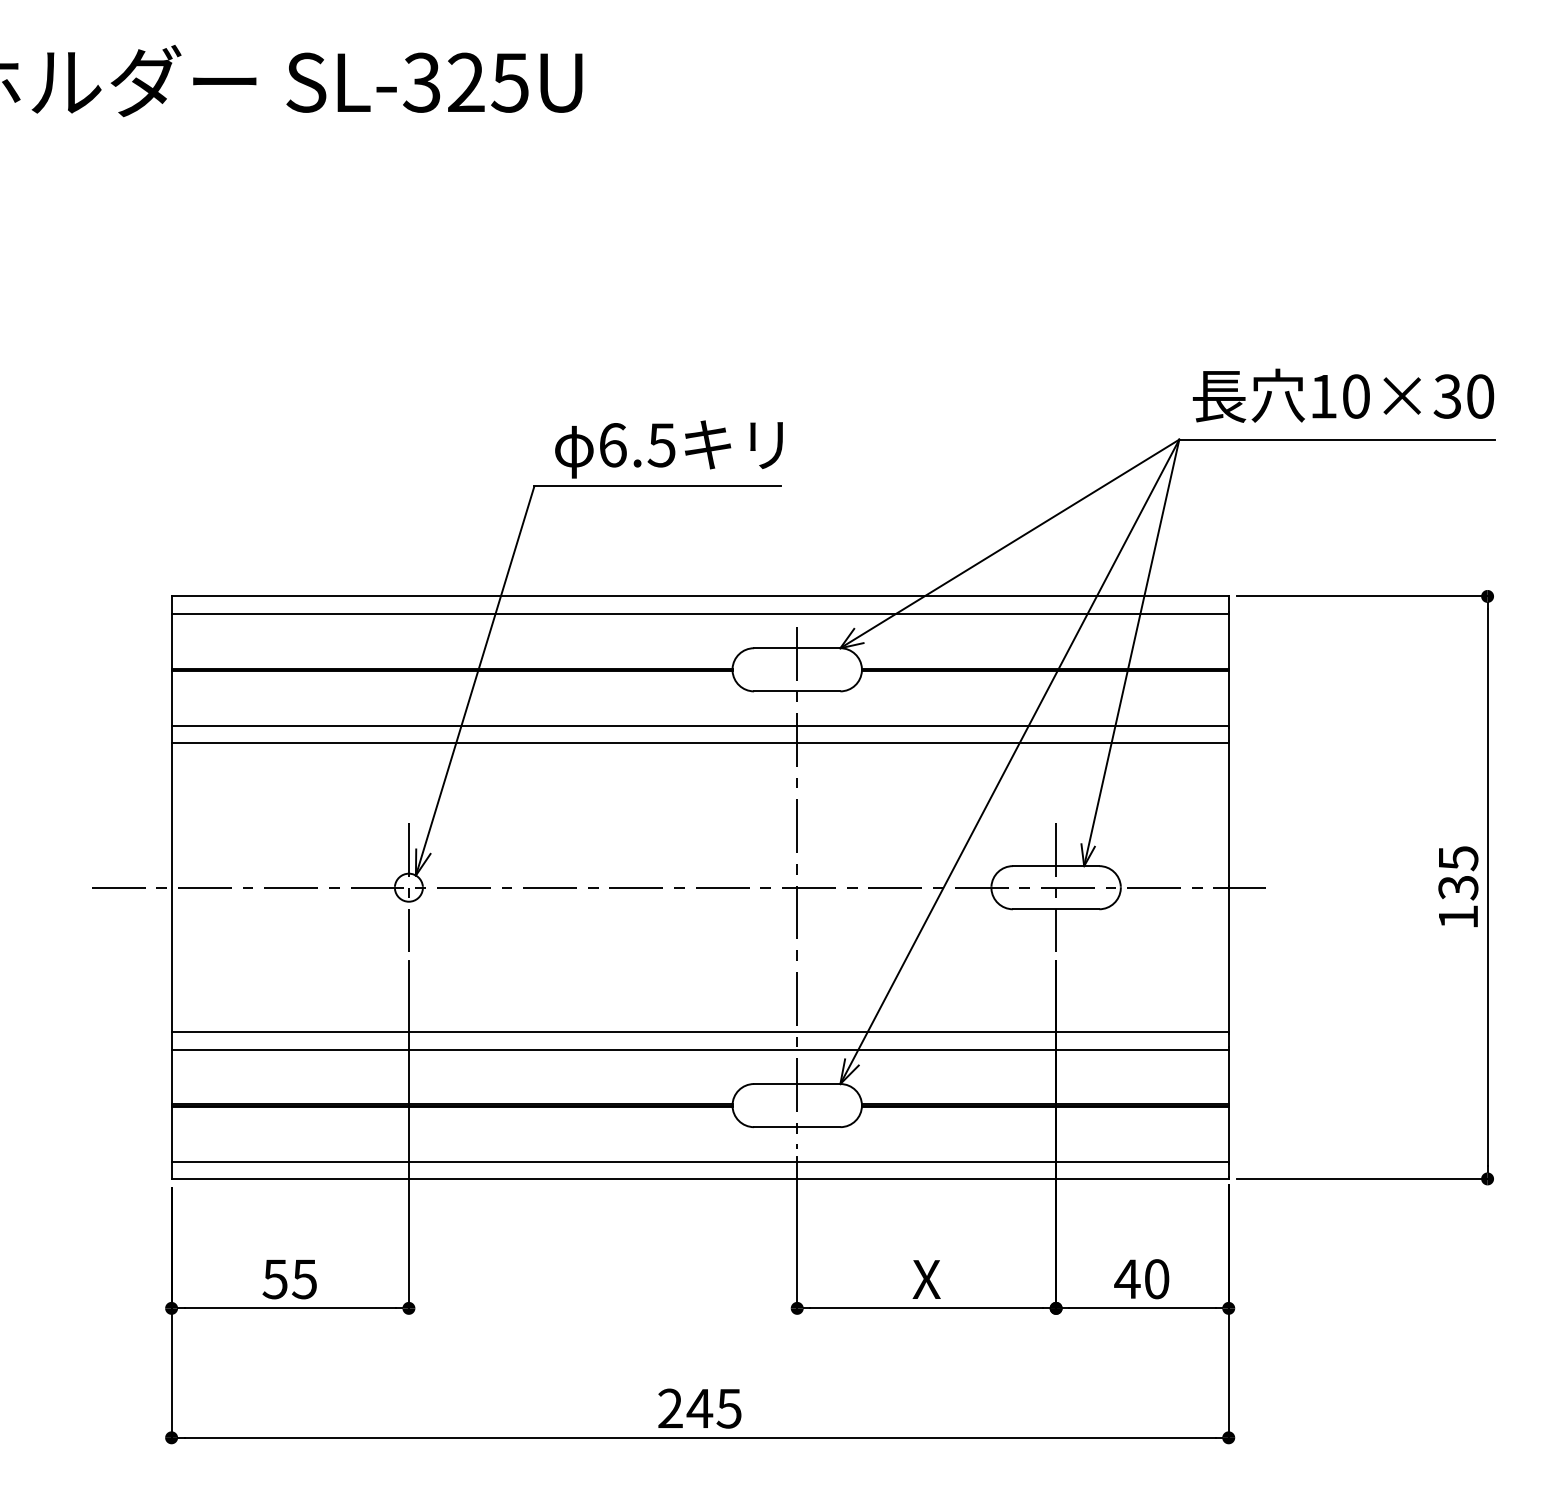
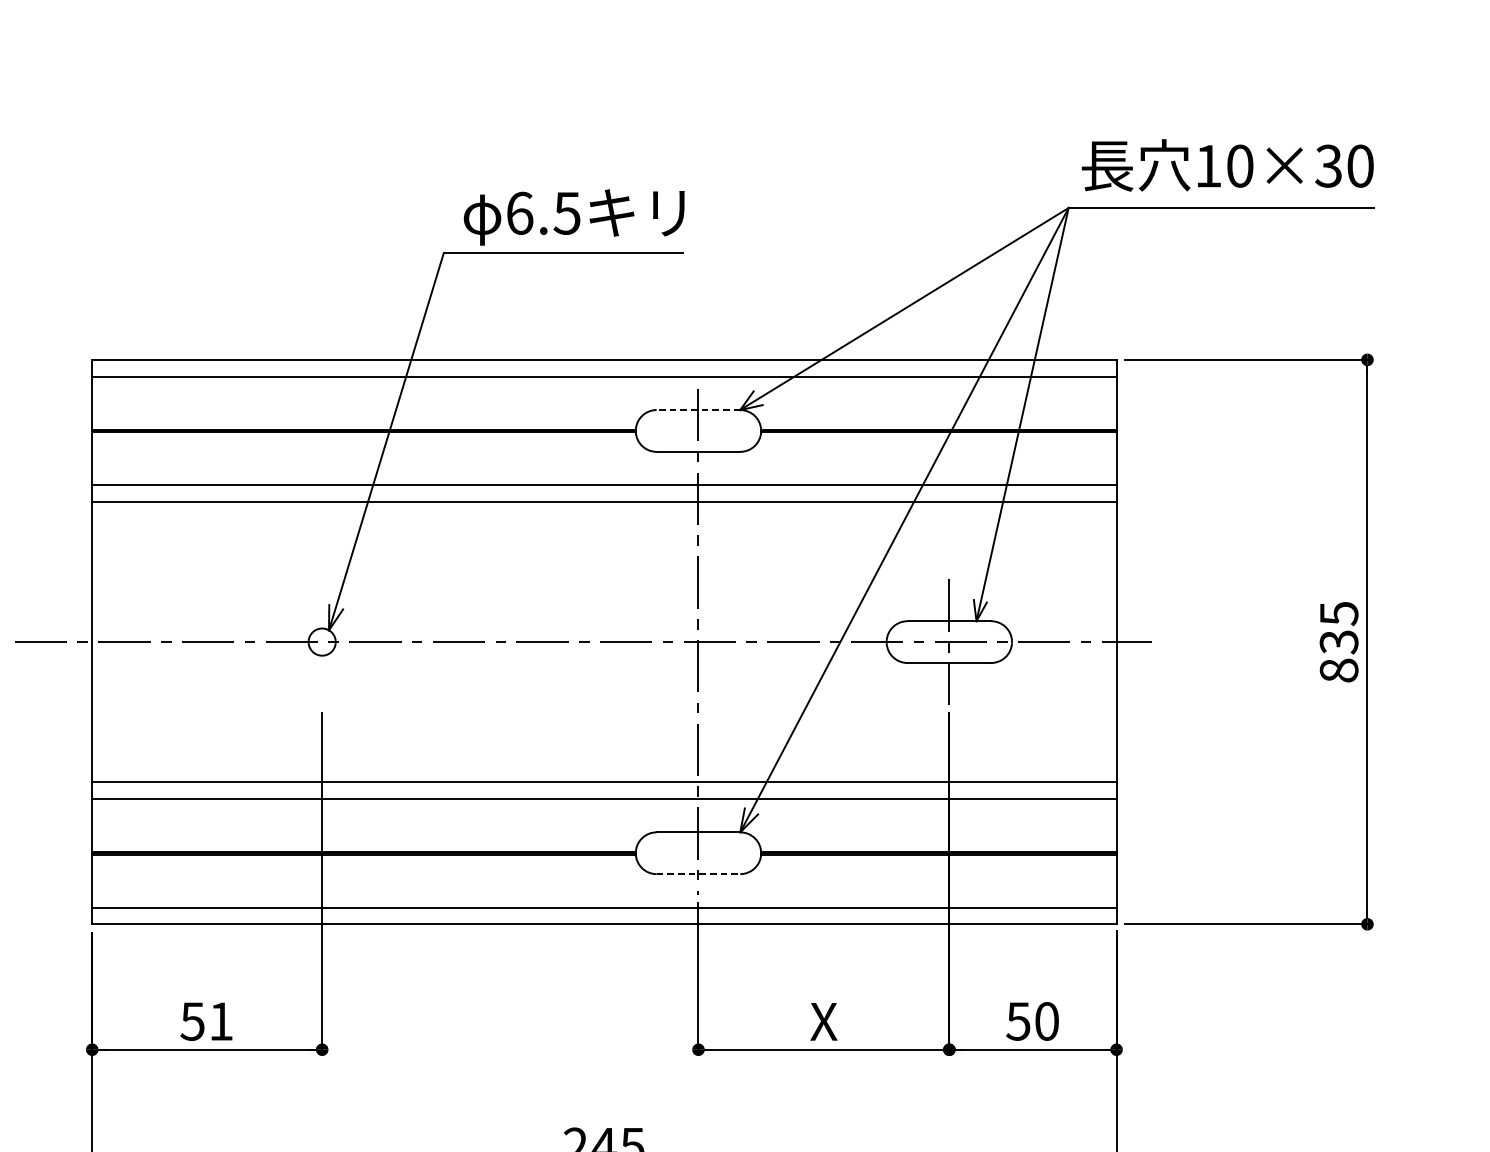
line: (796, 648) -> (697, 410), solid -> dashed
line: (408, 887) -> (321, 641), removed
text: (1458, 916) -> (1339, 670), 135 -> 835
line: (797, 1127) -> (698, 874), solid -> dashed
text: (303, 1279) -> (220, 1021), 55 -> 51
text: (1127, 1279) -> (1018, 1021), 40 -> 50

